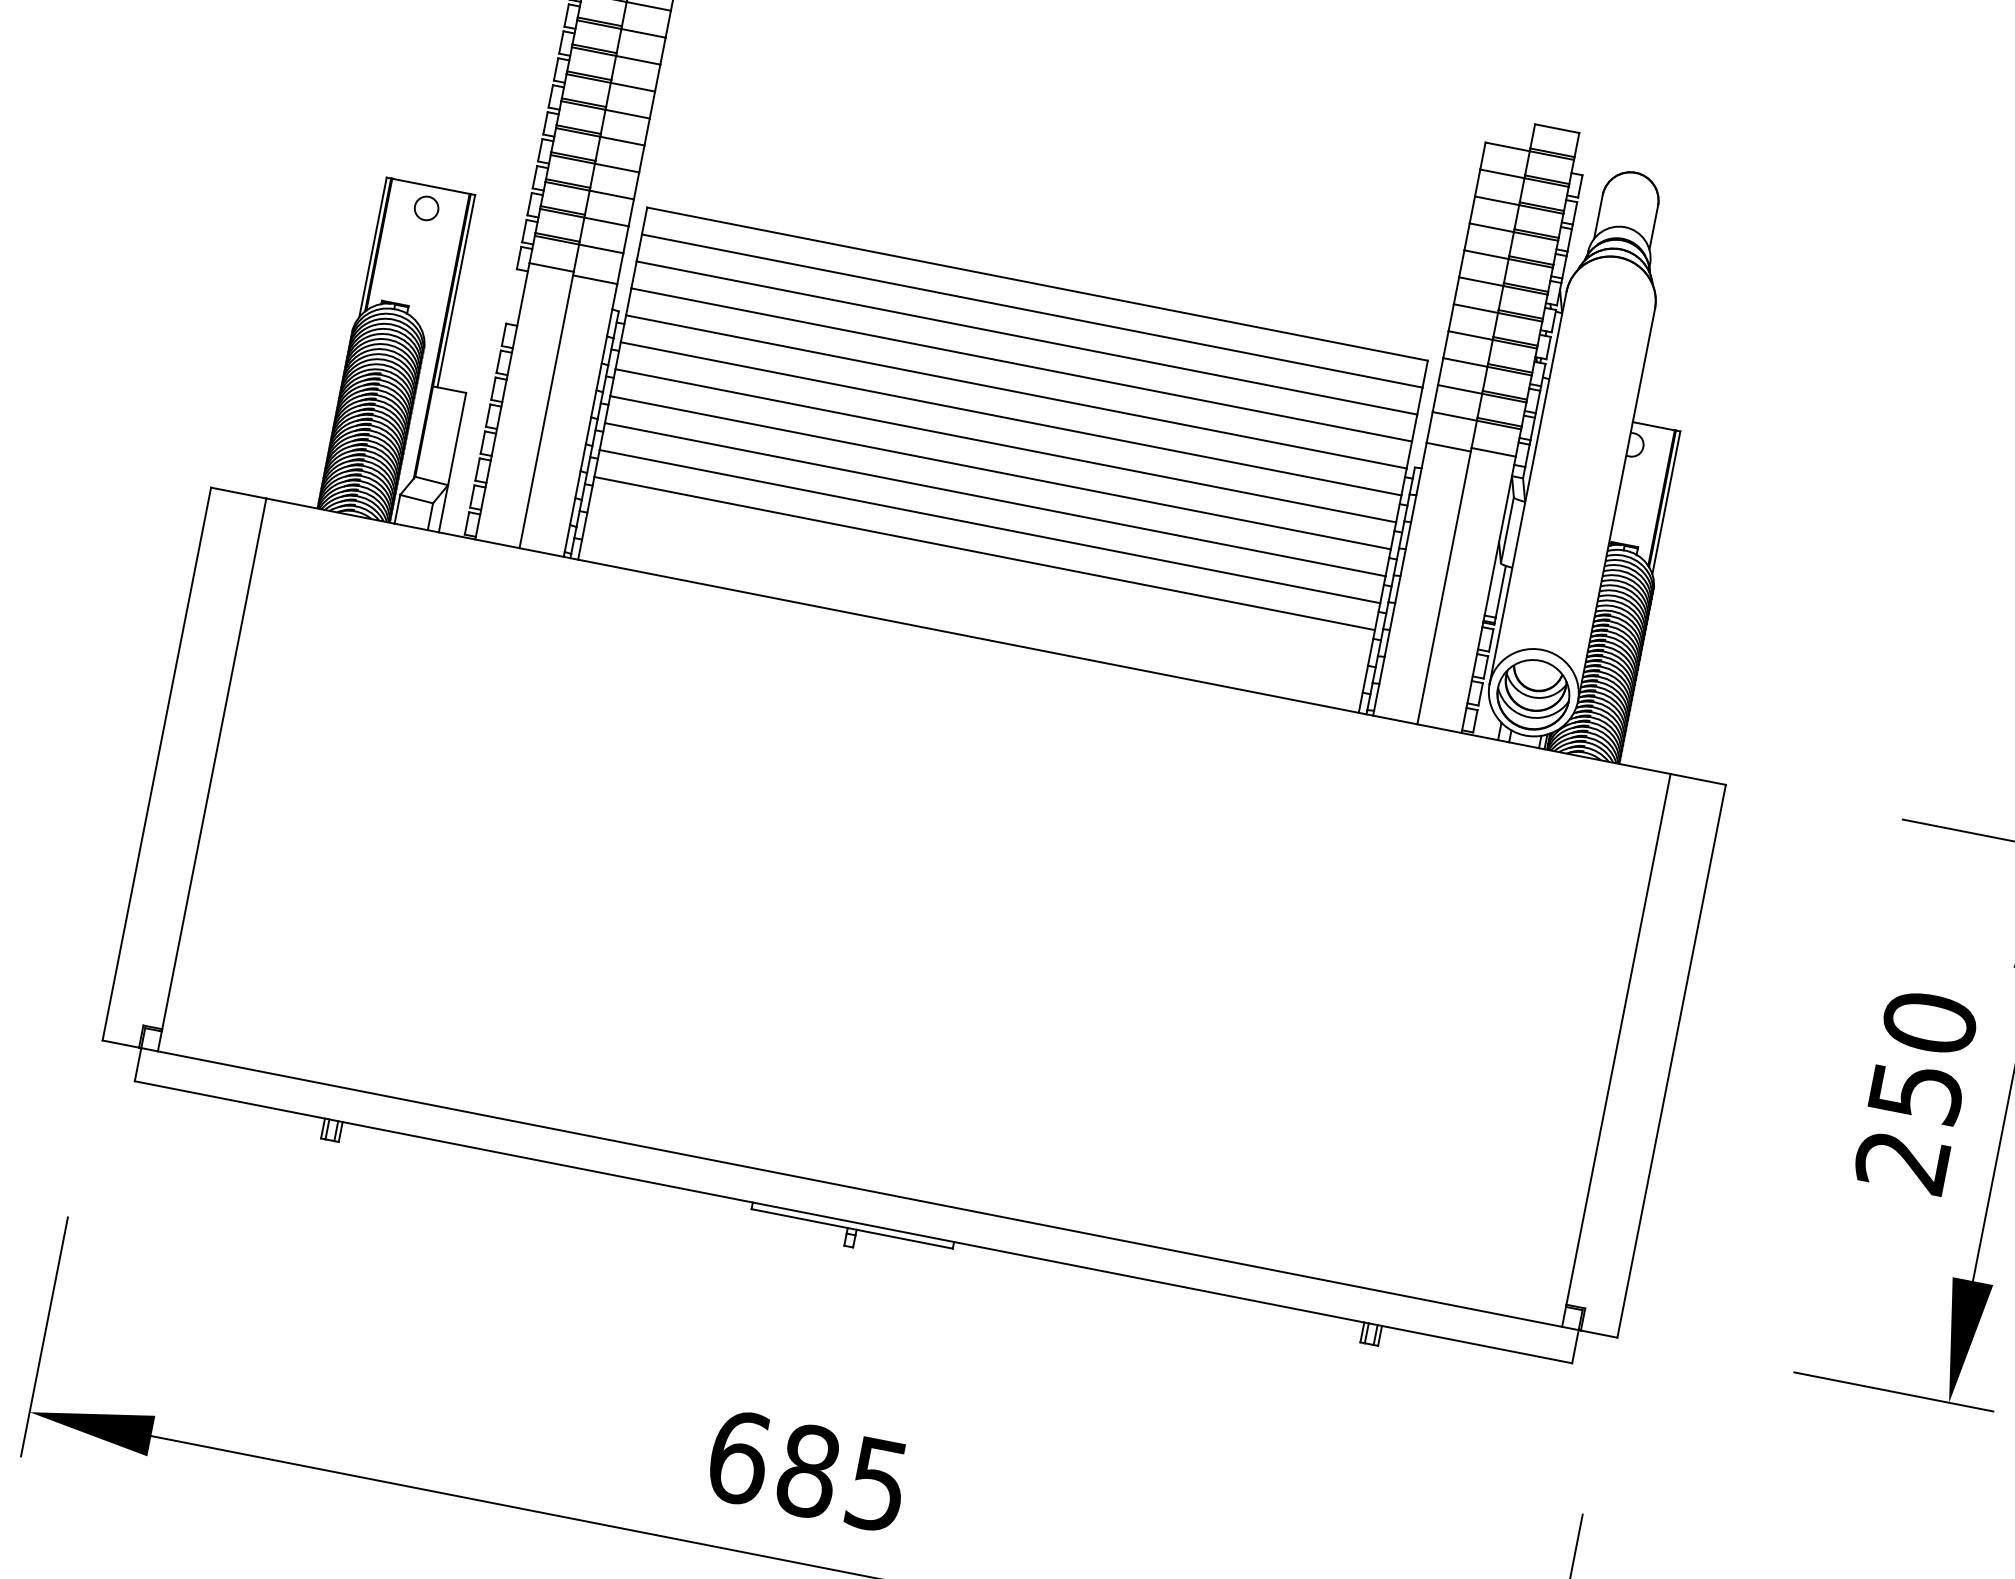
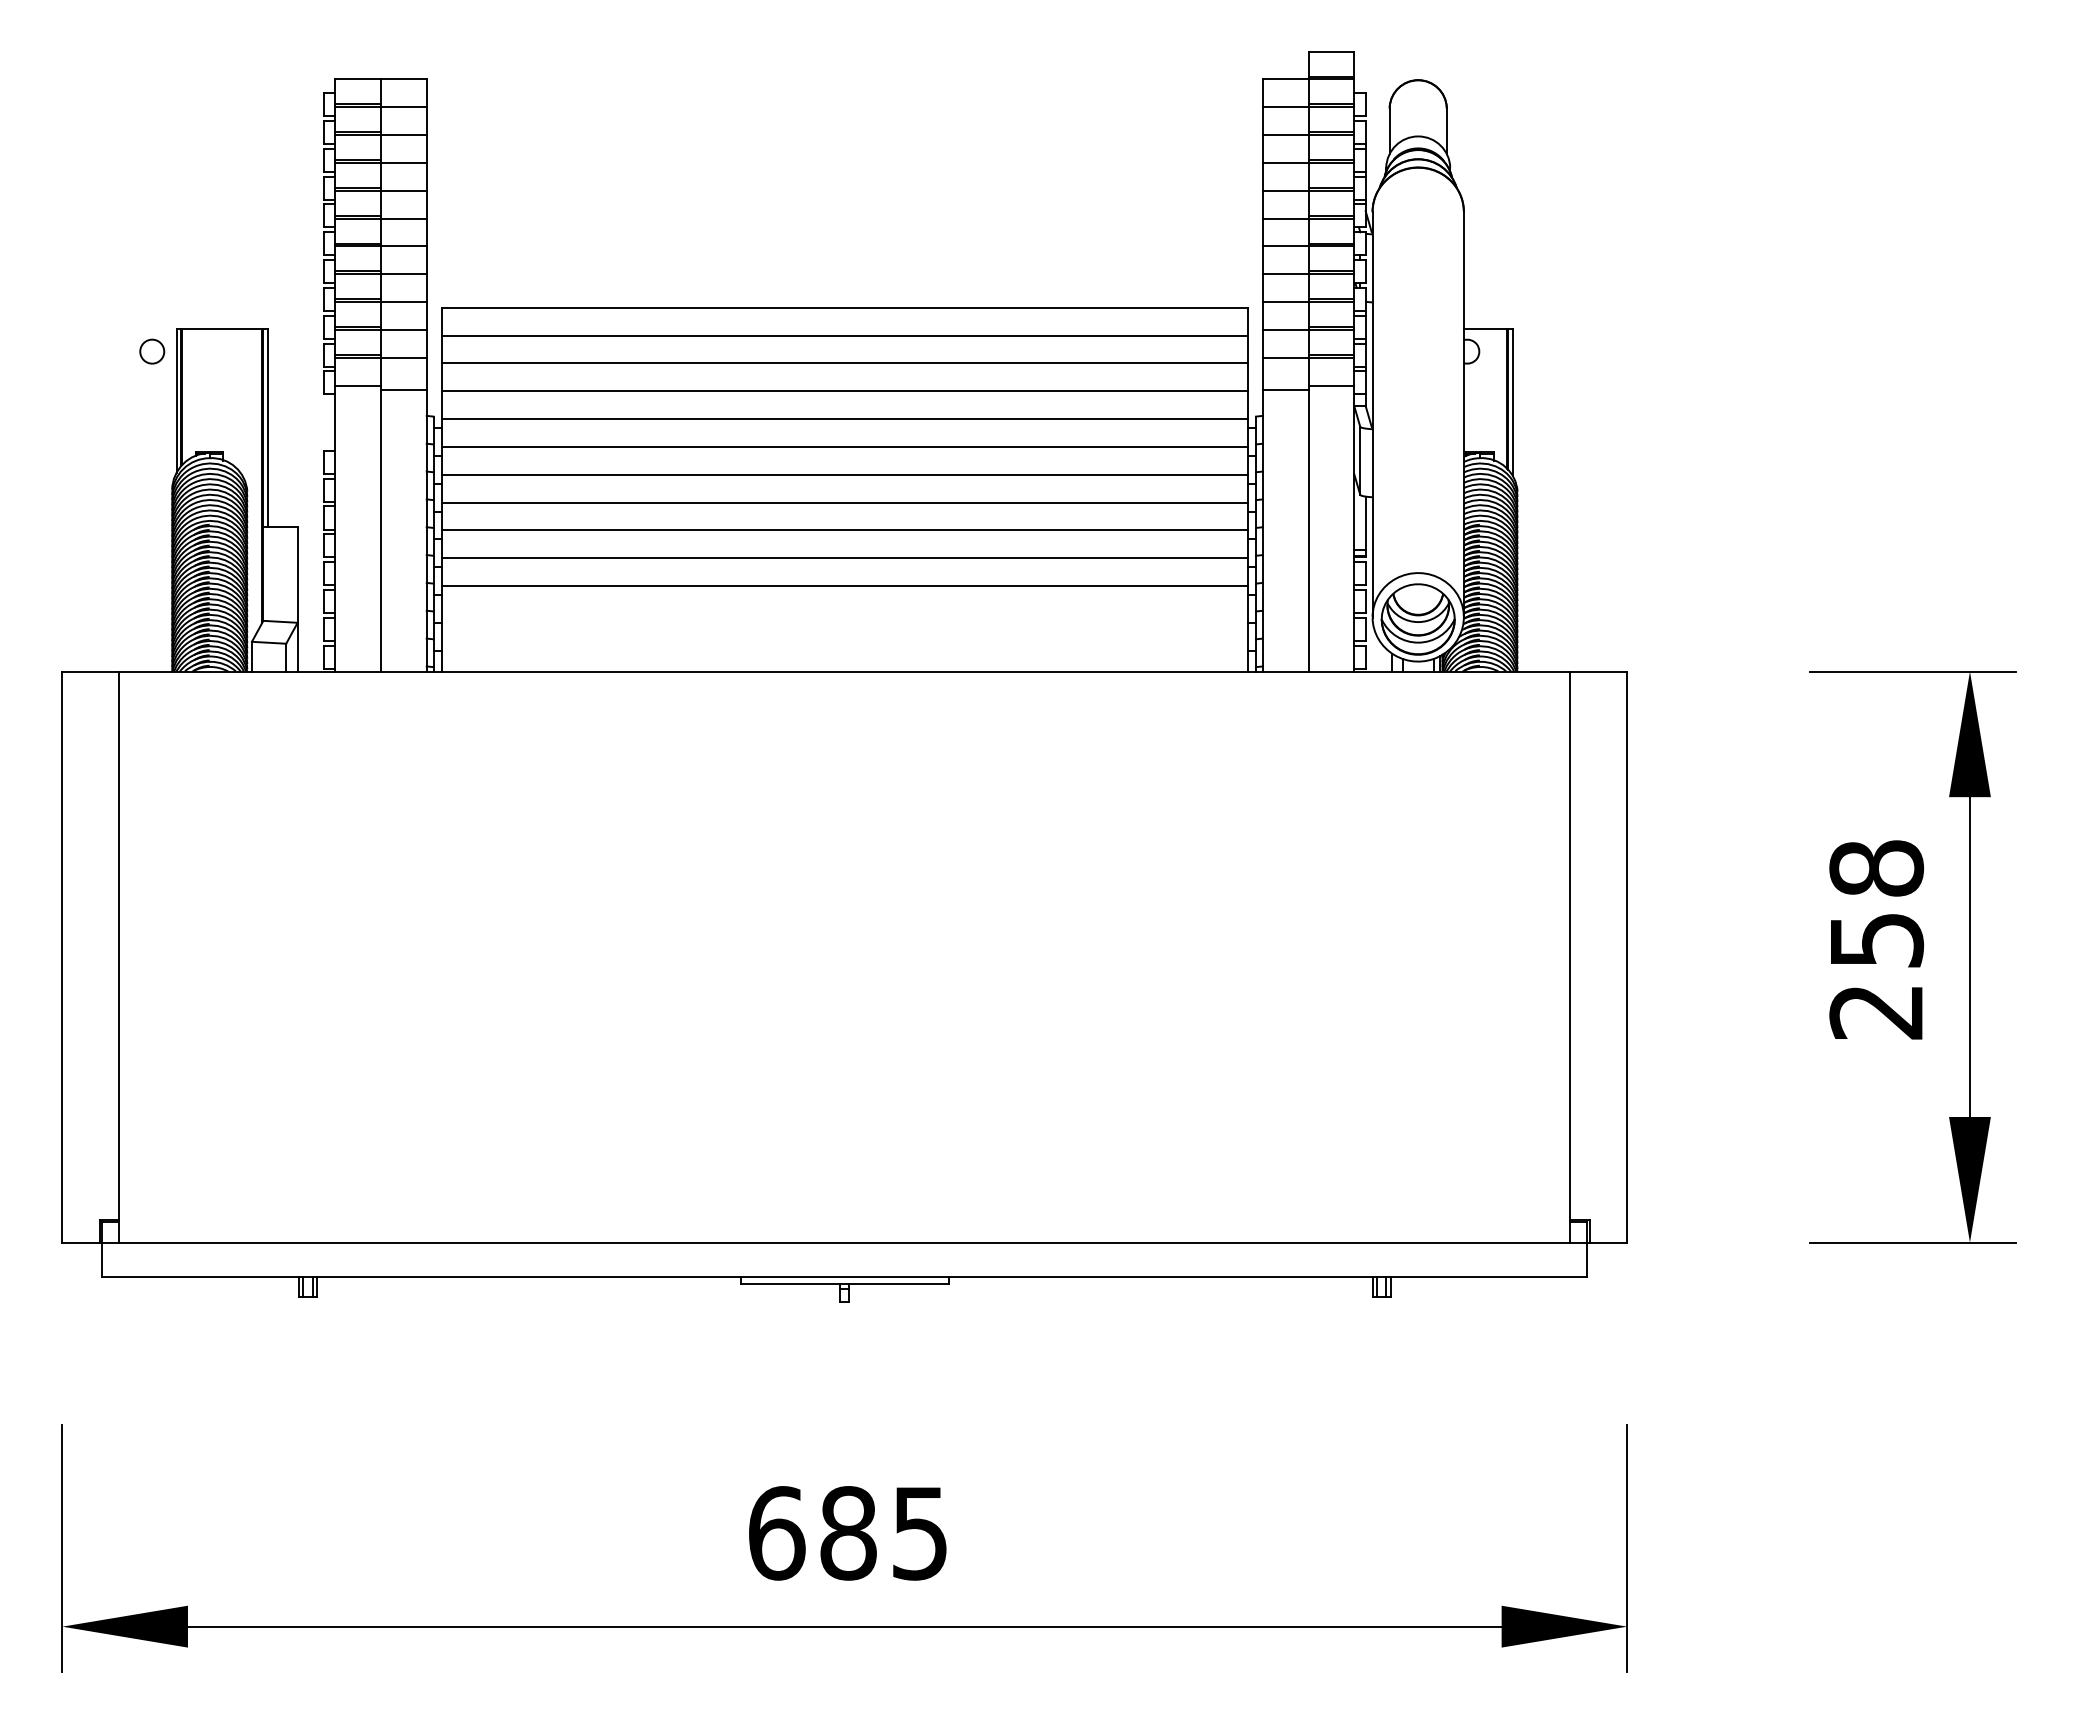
circle: (426, 208) -> (152, 351), moved
text: (1929, 1022) -> (1876, 868), 250 -> 258

